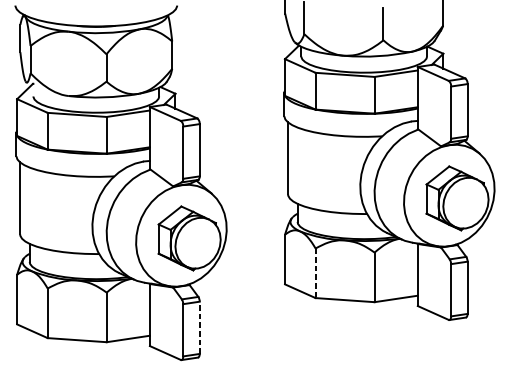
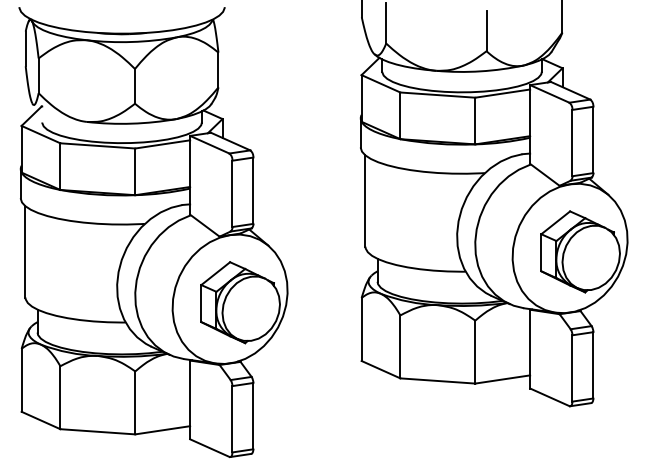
line: (315, 273) -> (400, 347), dashed -> solid
line: (199, 327) -> (253, 415), dashed -> solid

